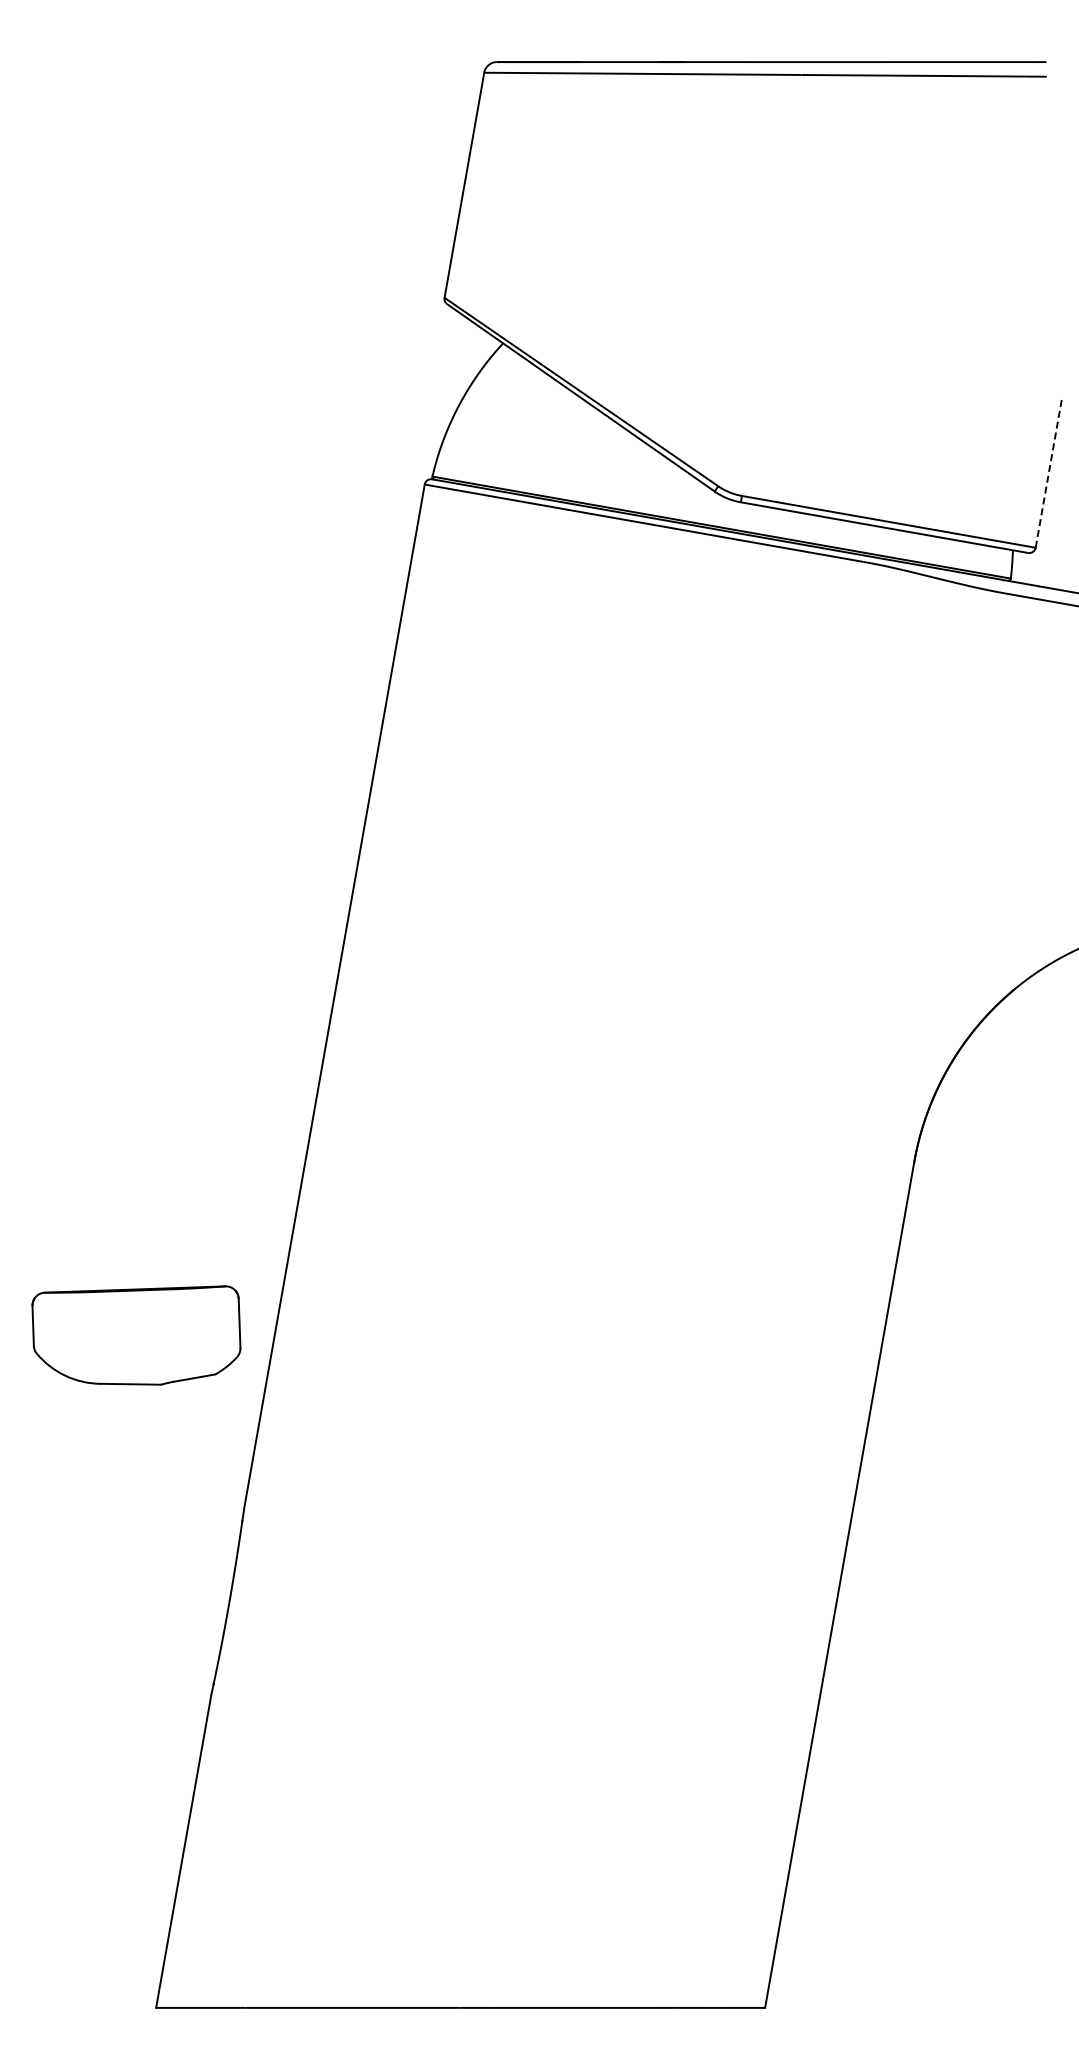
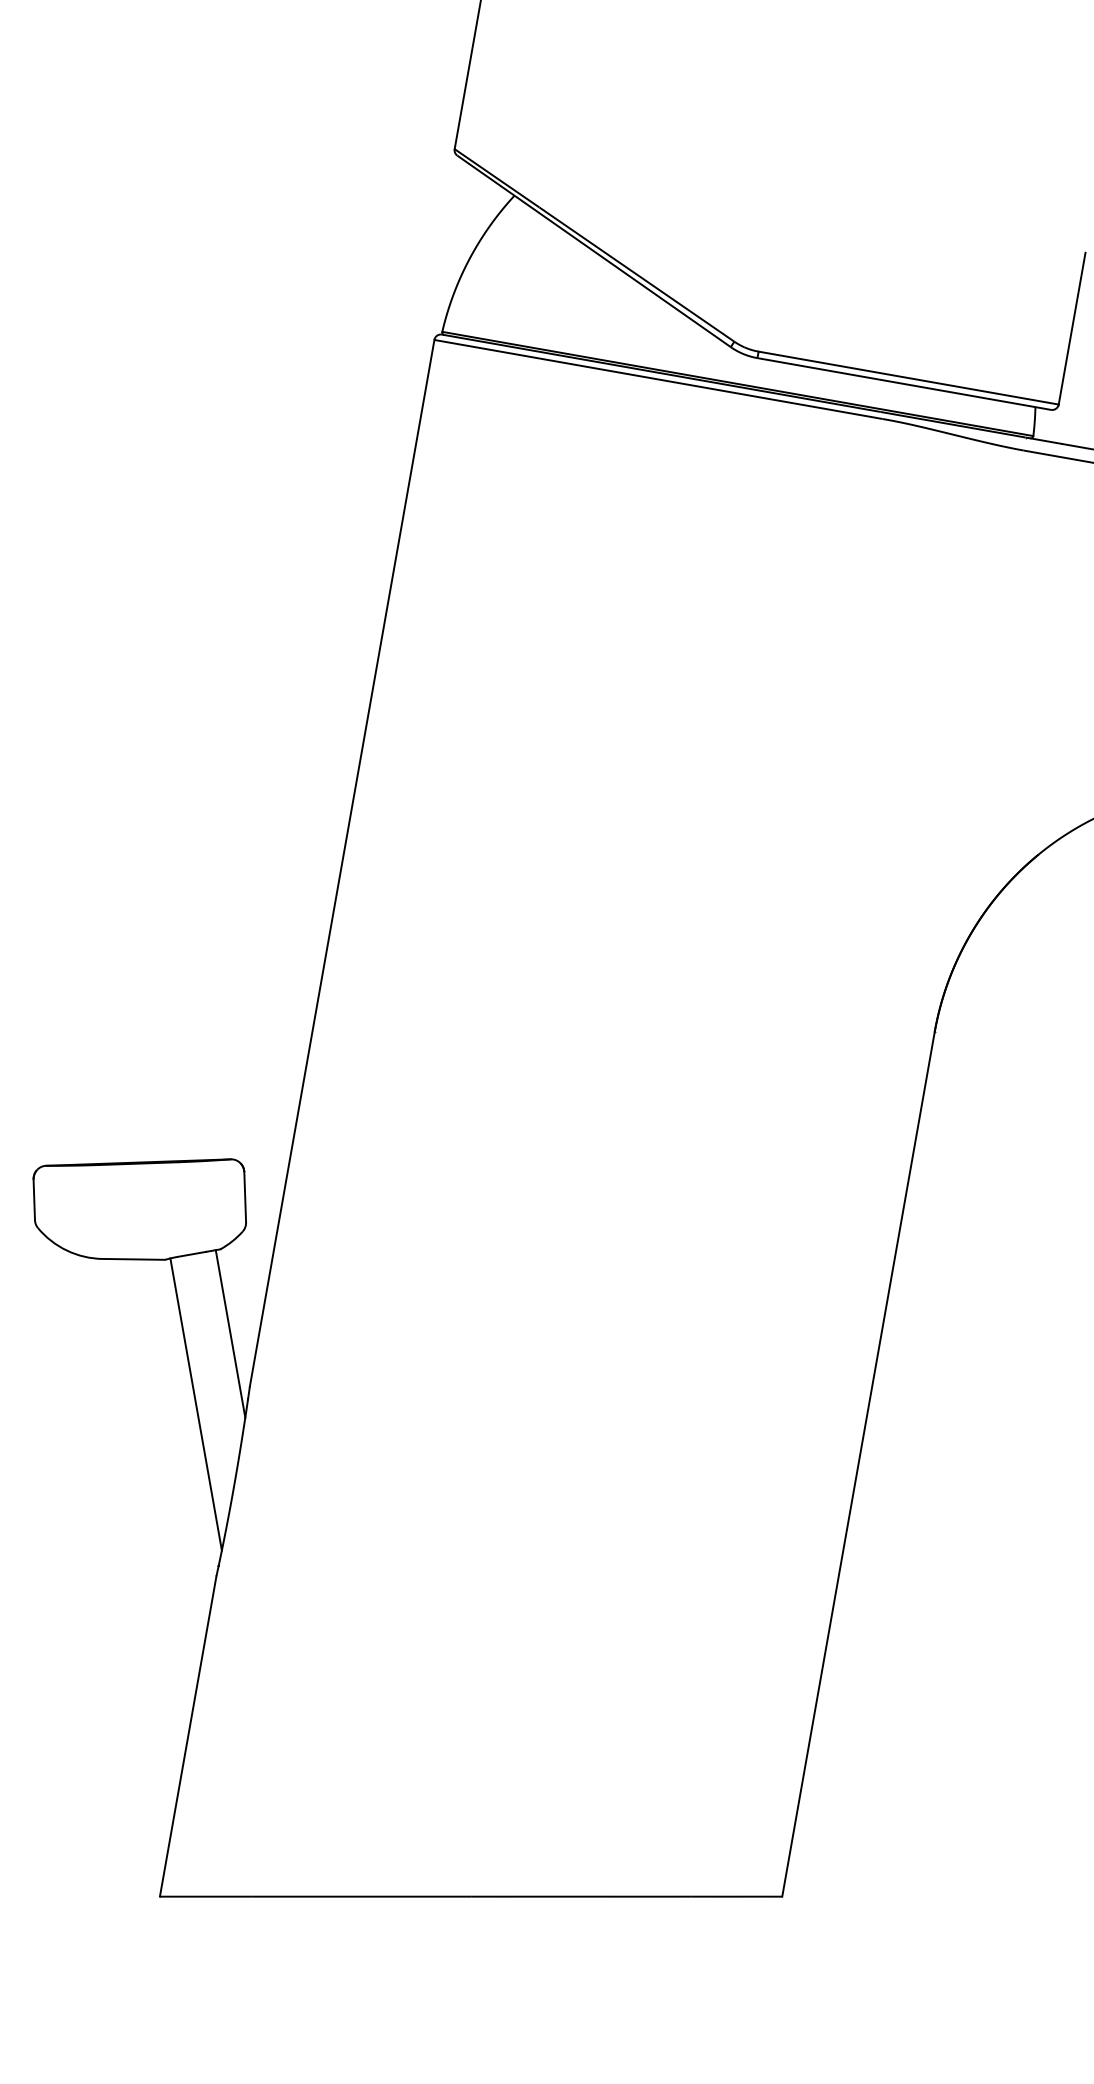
line: (1048, 473) -> (1071, 328), dashed -> solid
line: (224, 1457) -> (229, 1334), added
line: (191, 1526) -> (196, 1404), added

